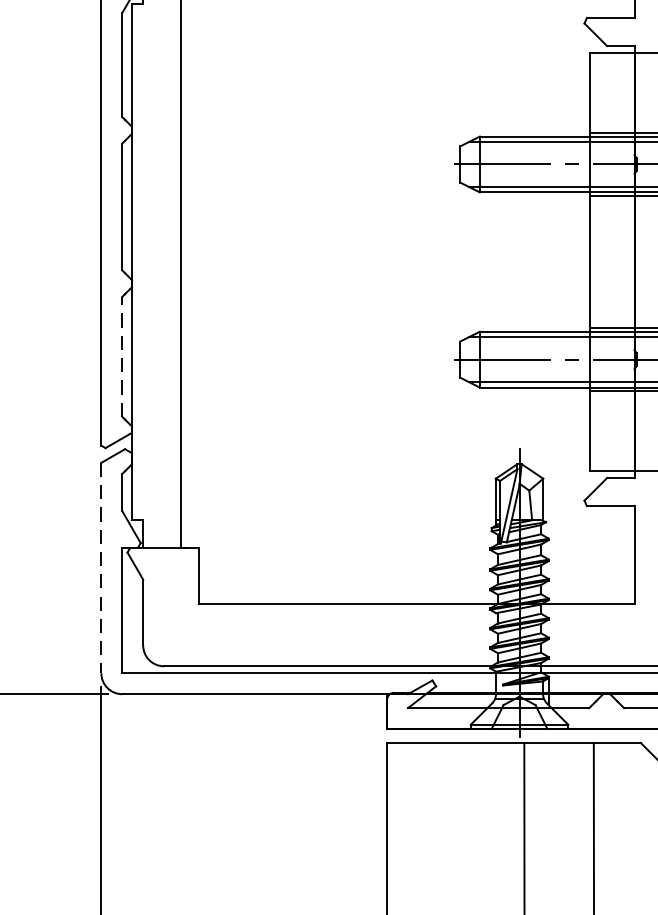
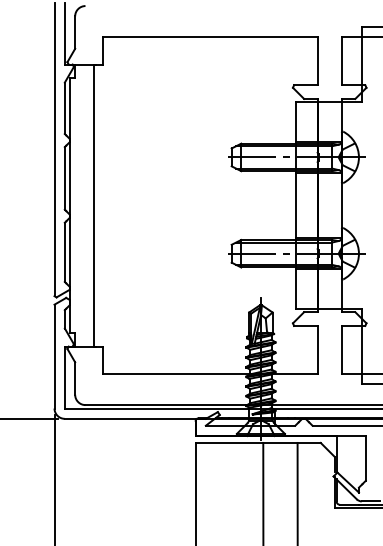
line: (121, 357) -> (64, 252), dashed -> solid
line: (101, 567) -> (54, 356), dashed -> solid

